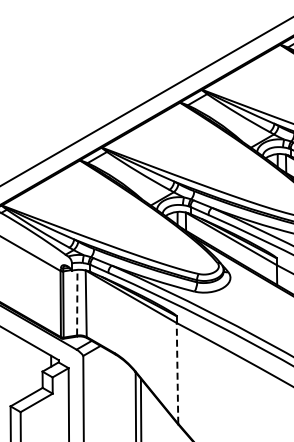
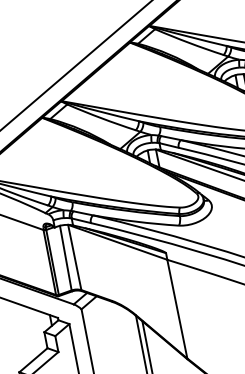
line: (77, 302) -> (65, 257), dashed -> solid
line: (177, 372) -> (177, 308), dashed -> solid

